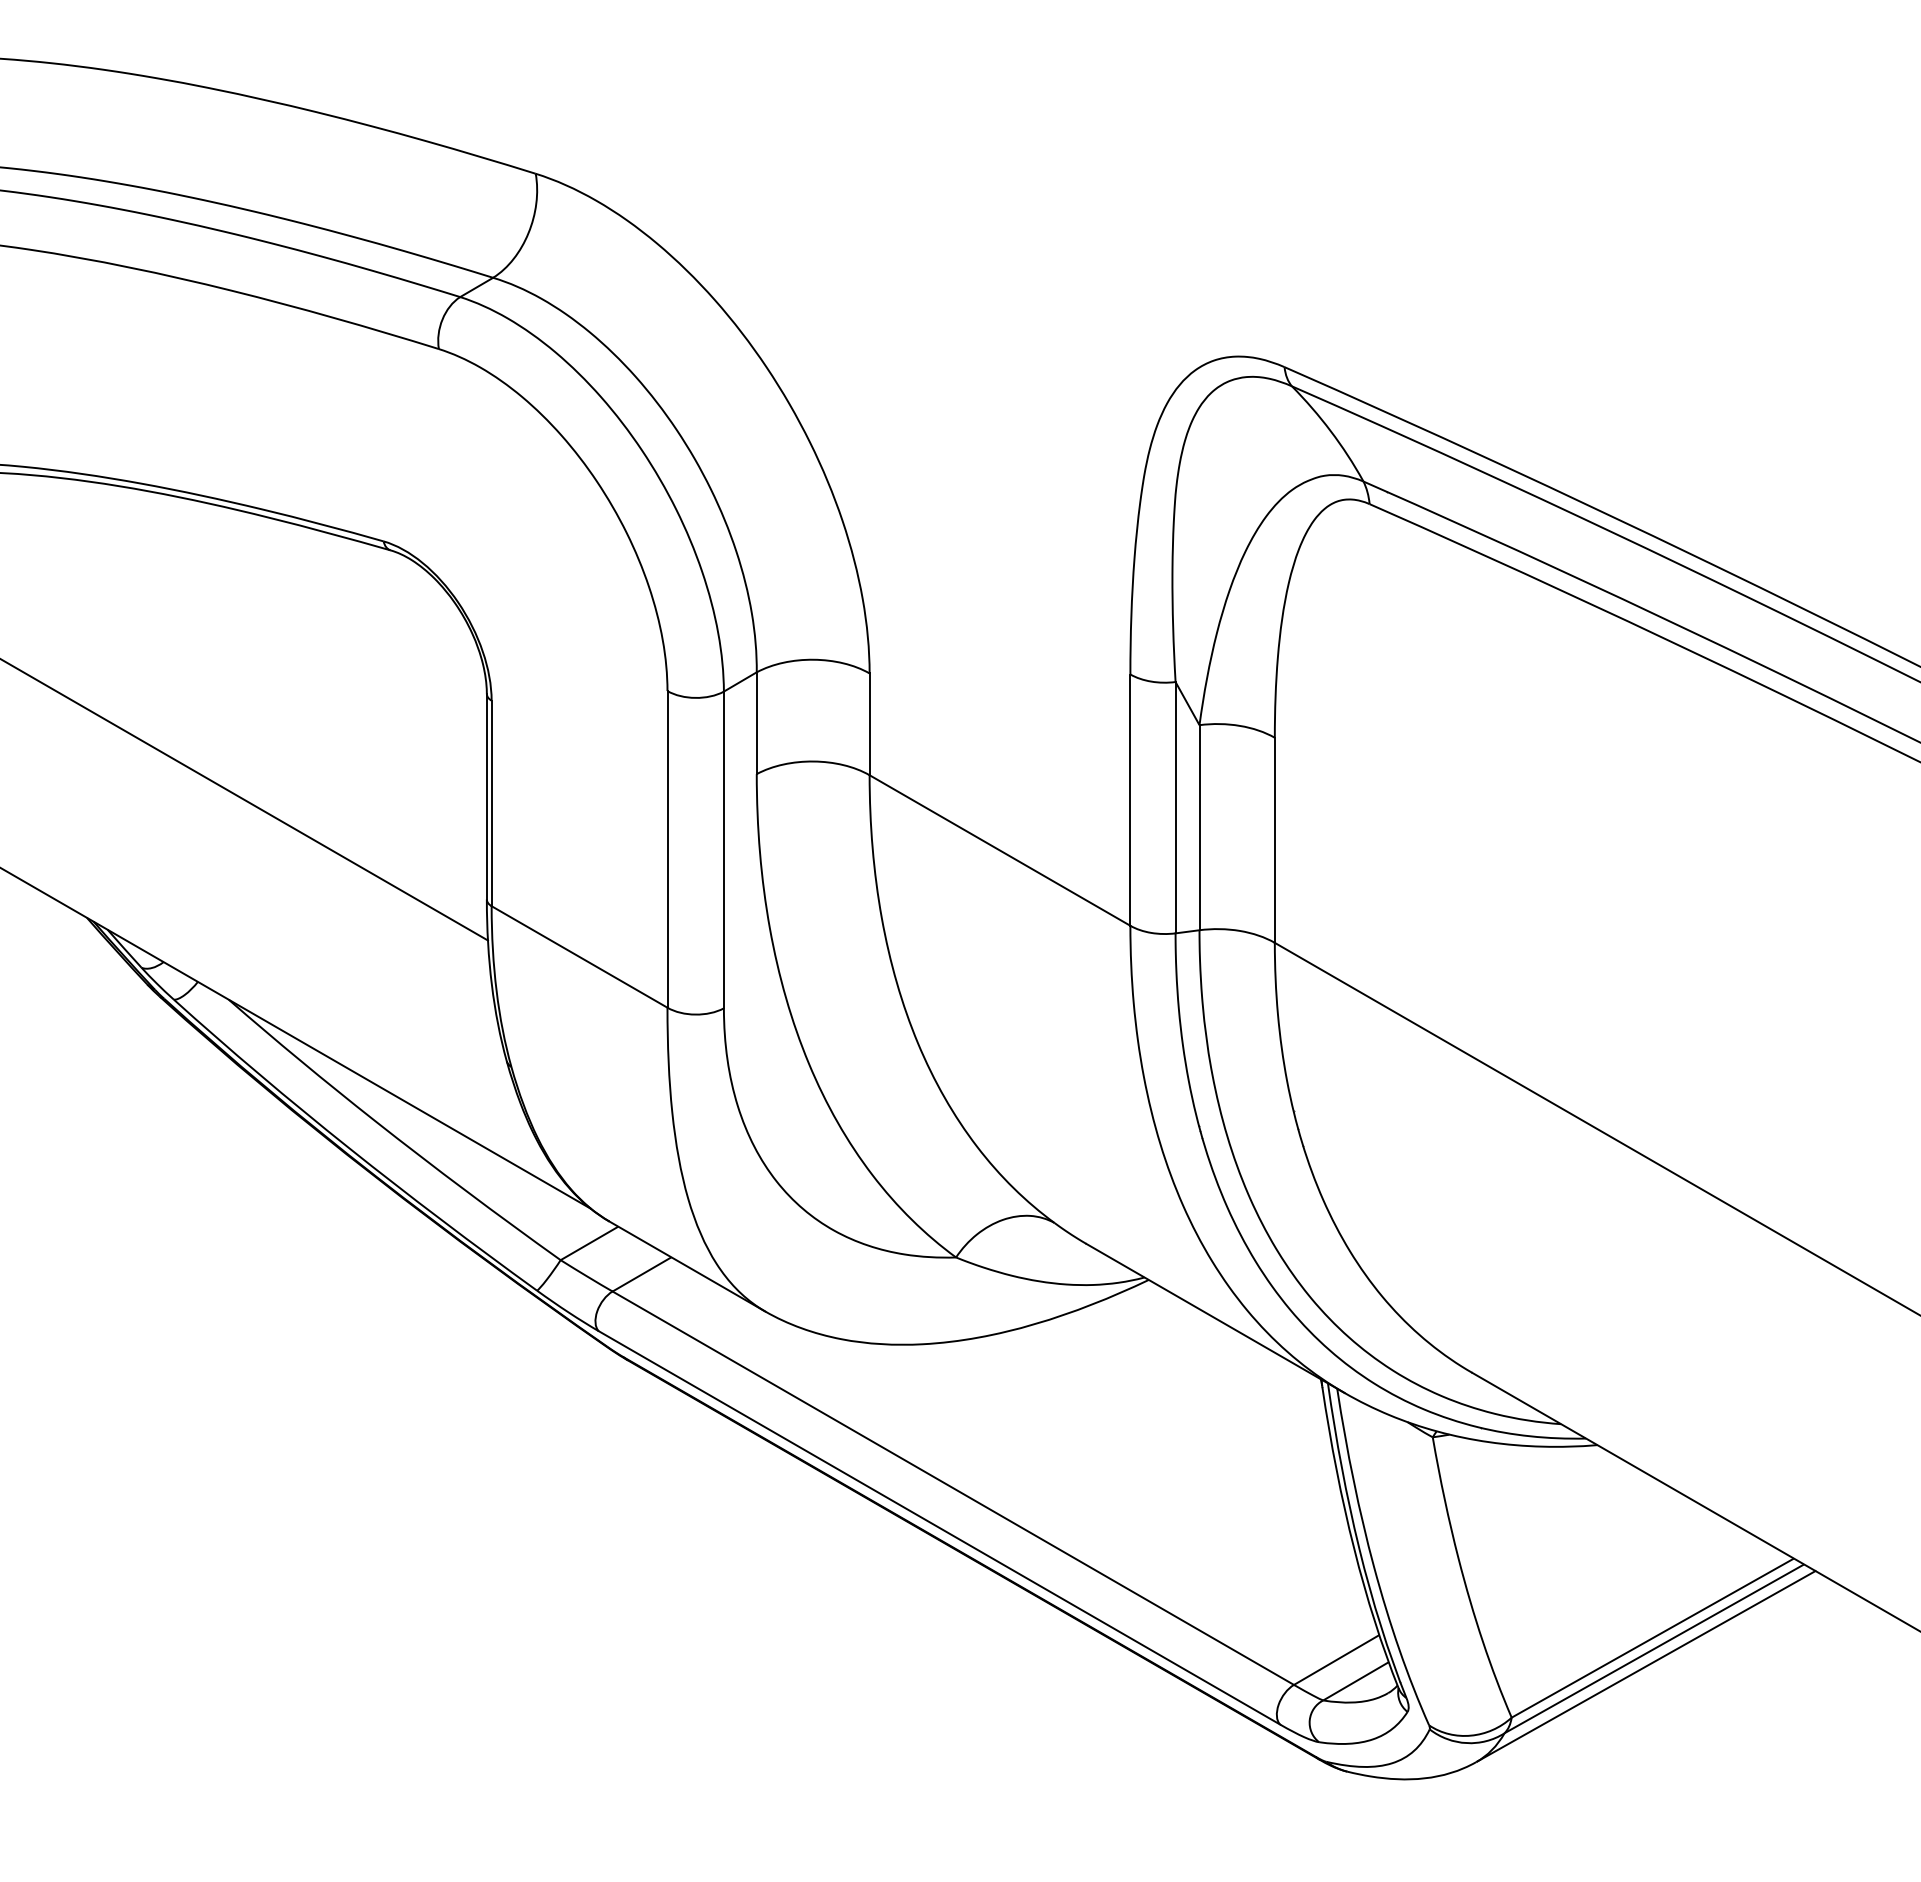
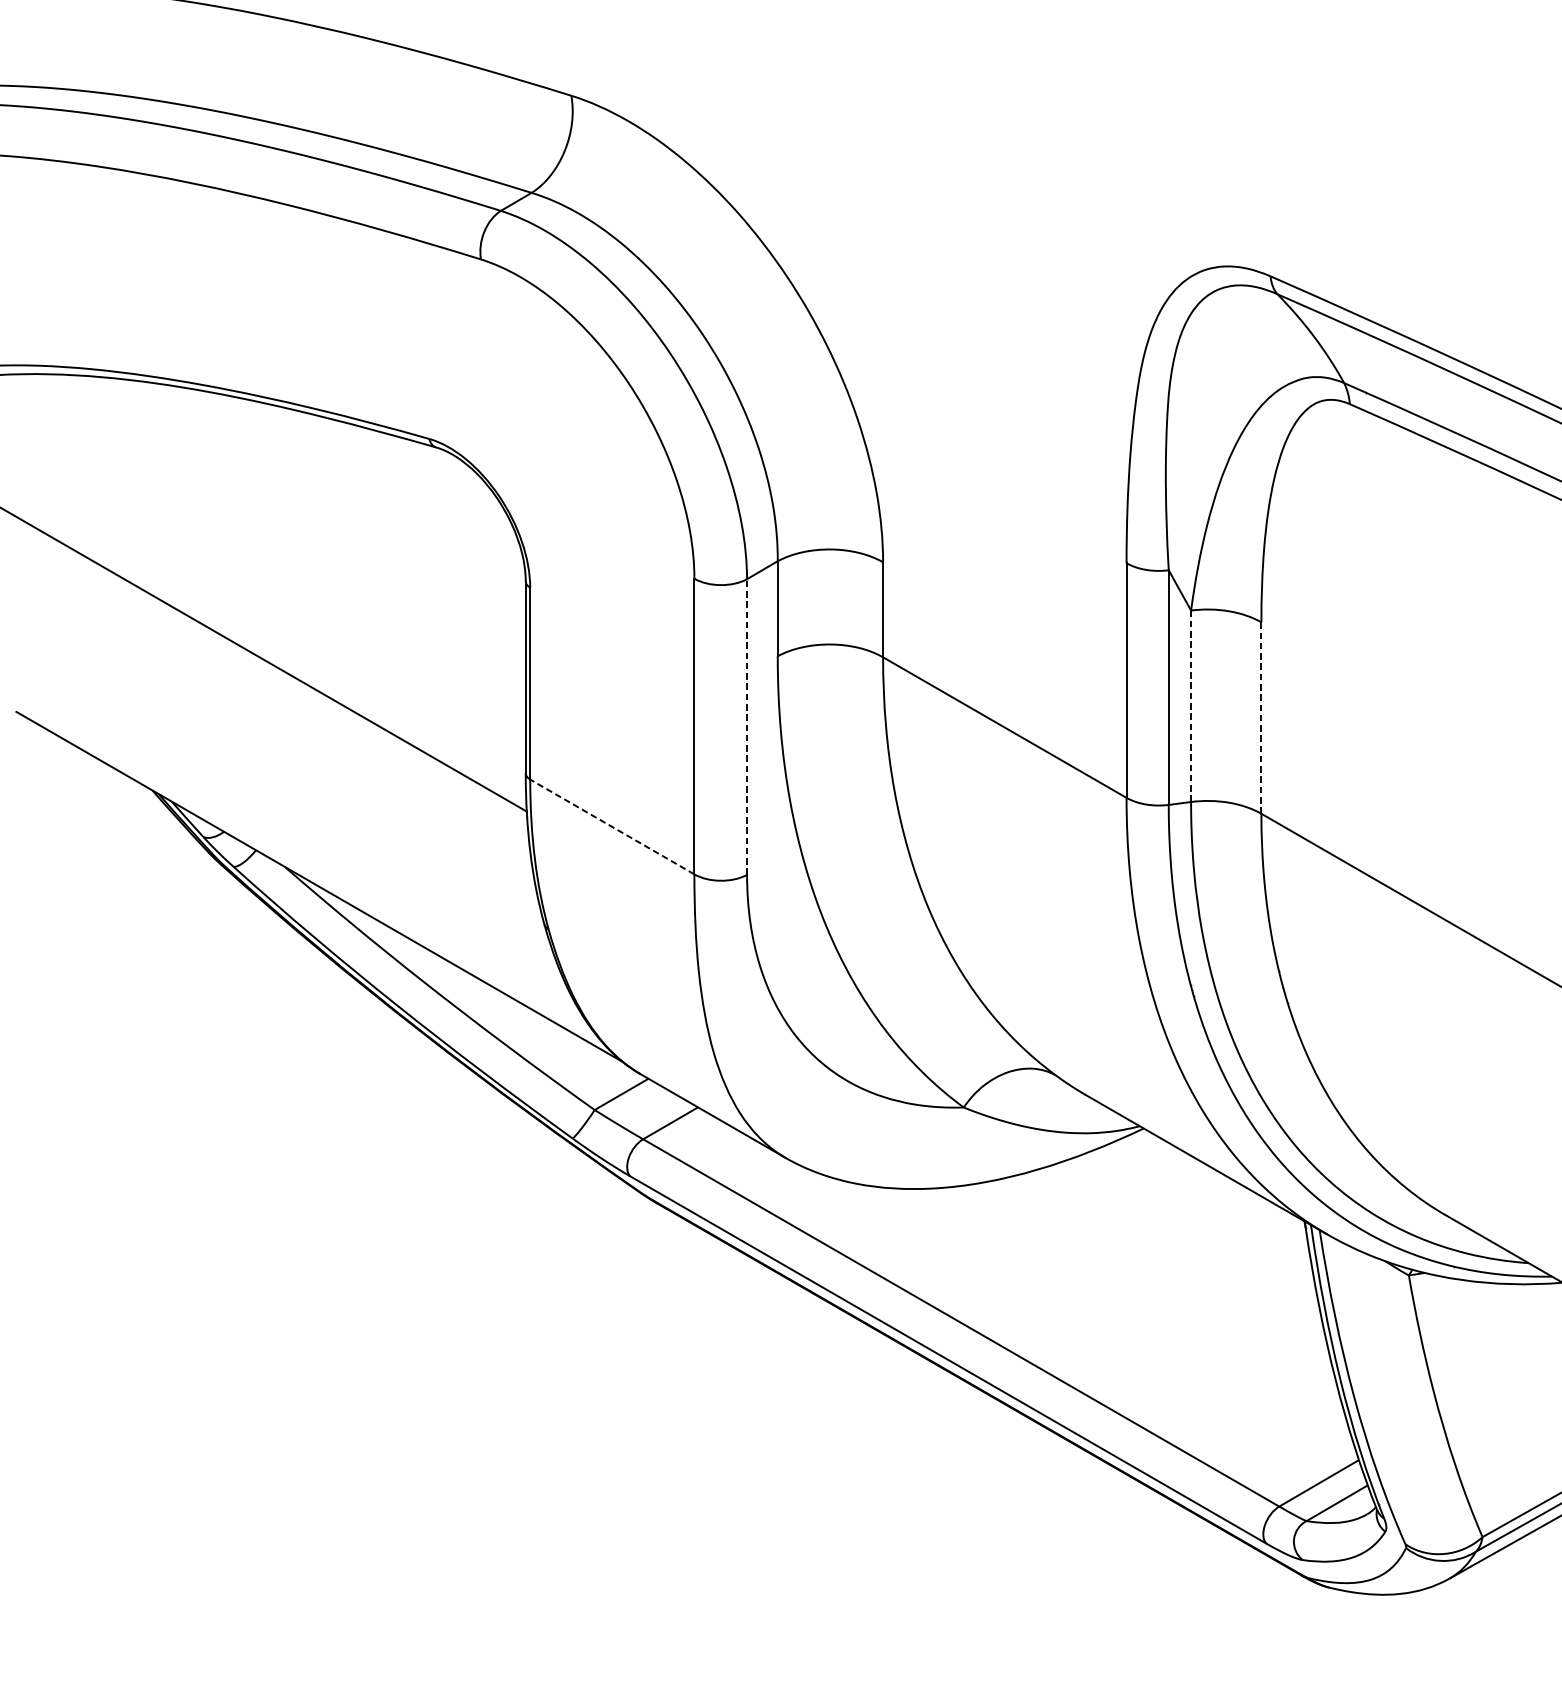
line: (1199, 827) -> (1191, 706), solid -> dashed
line: (1274, 840) -> (1261, 718), solid -> dashed
line: (723, 849) -> (746, 726), solid -> dashed
line: (579, 956) -> (612, 826), solid -> dashed

